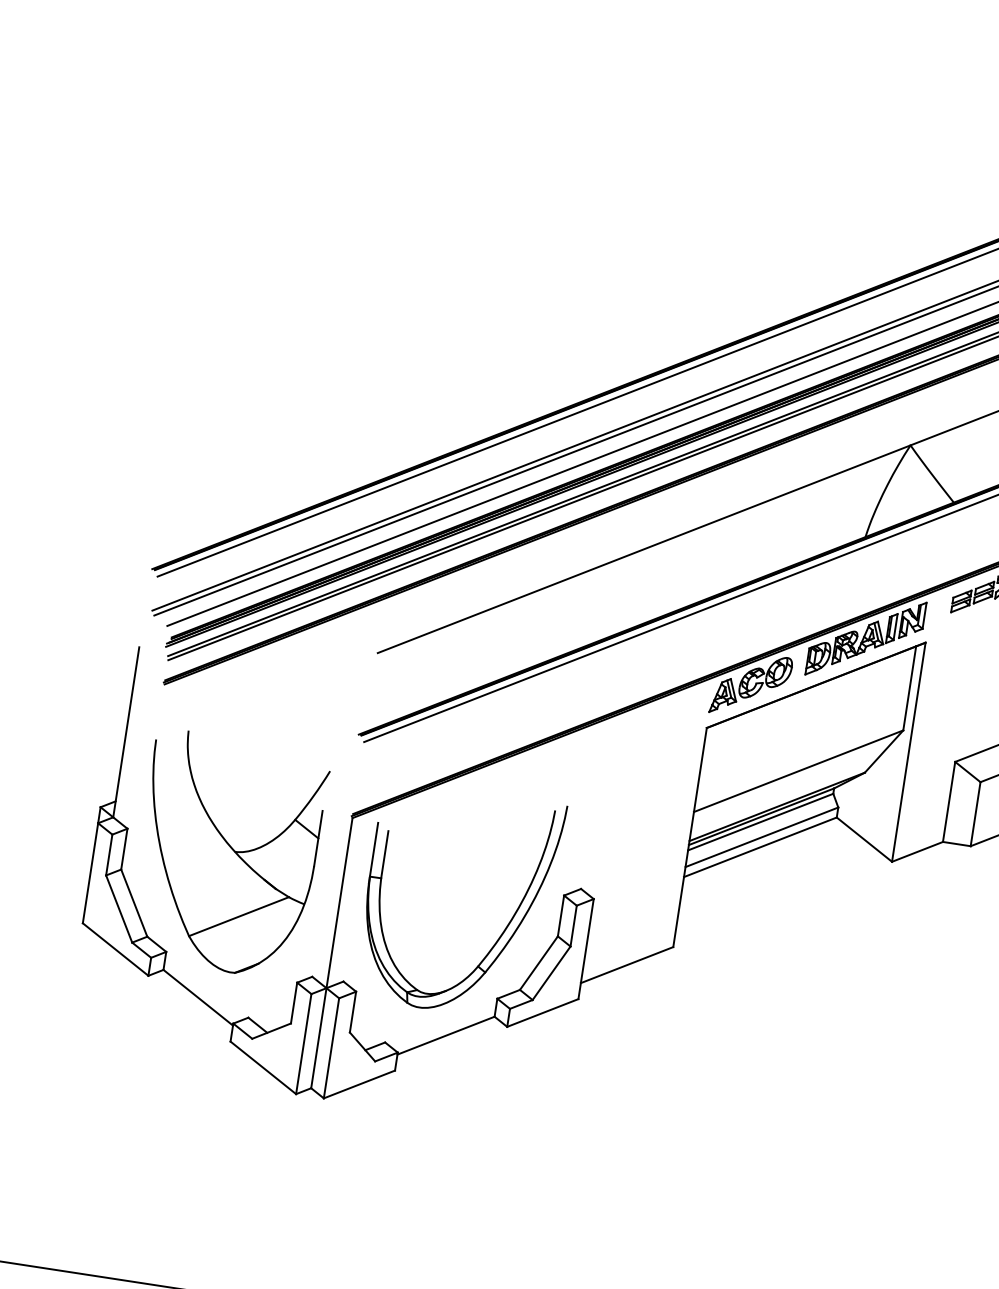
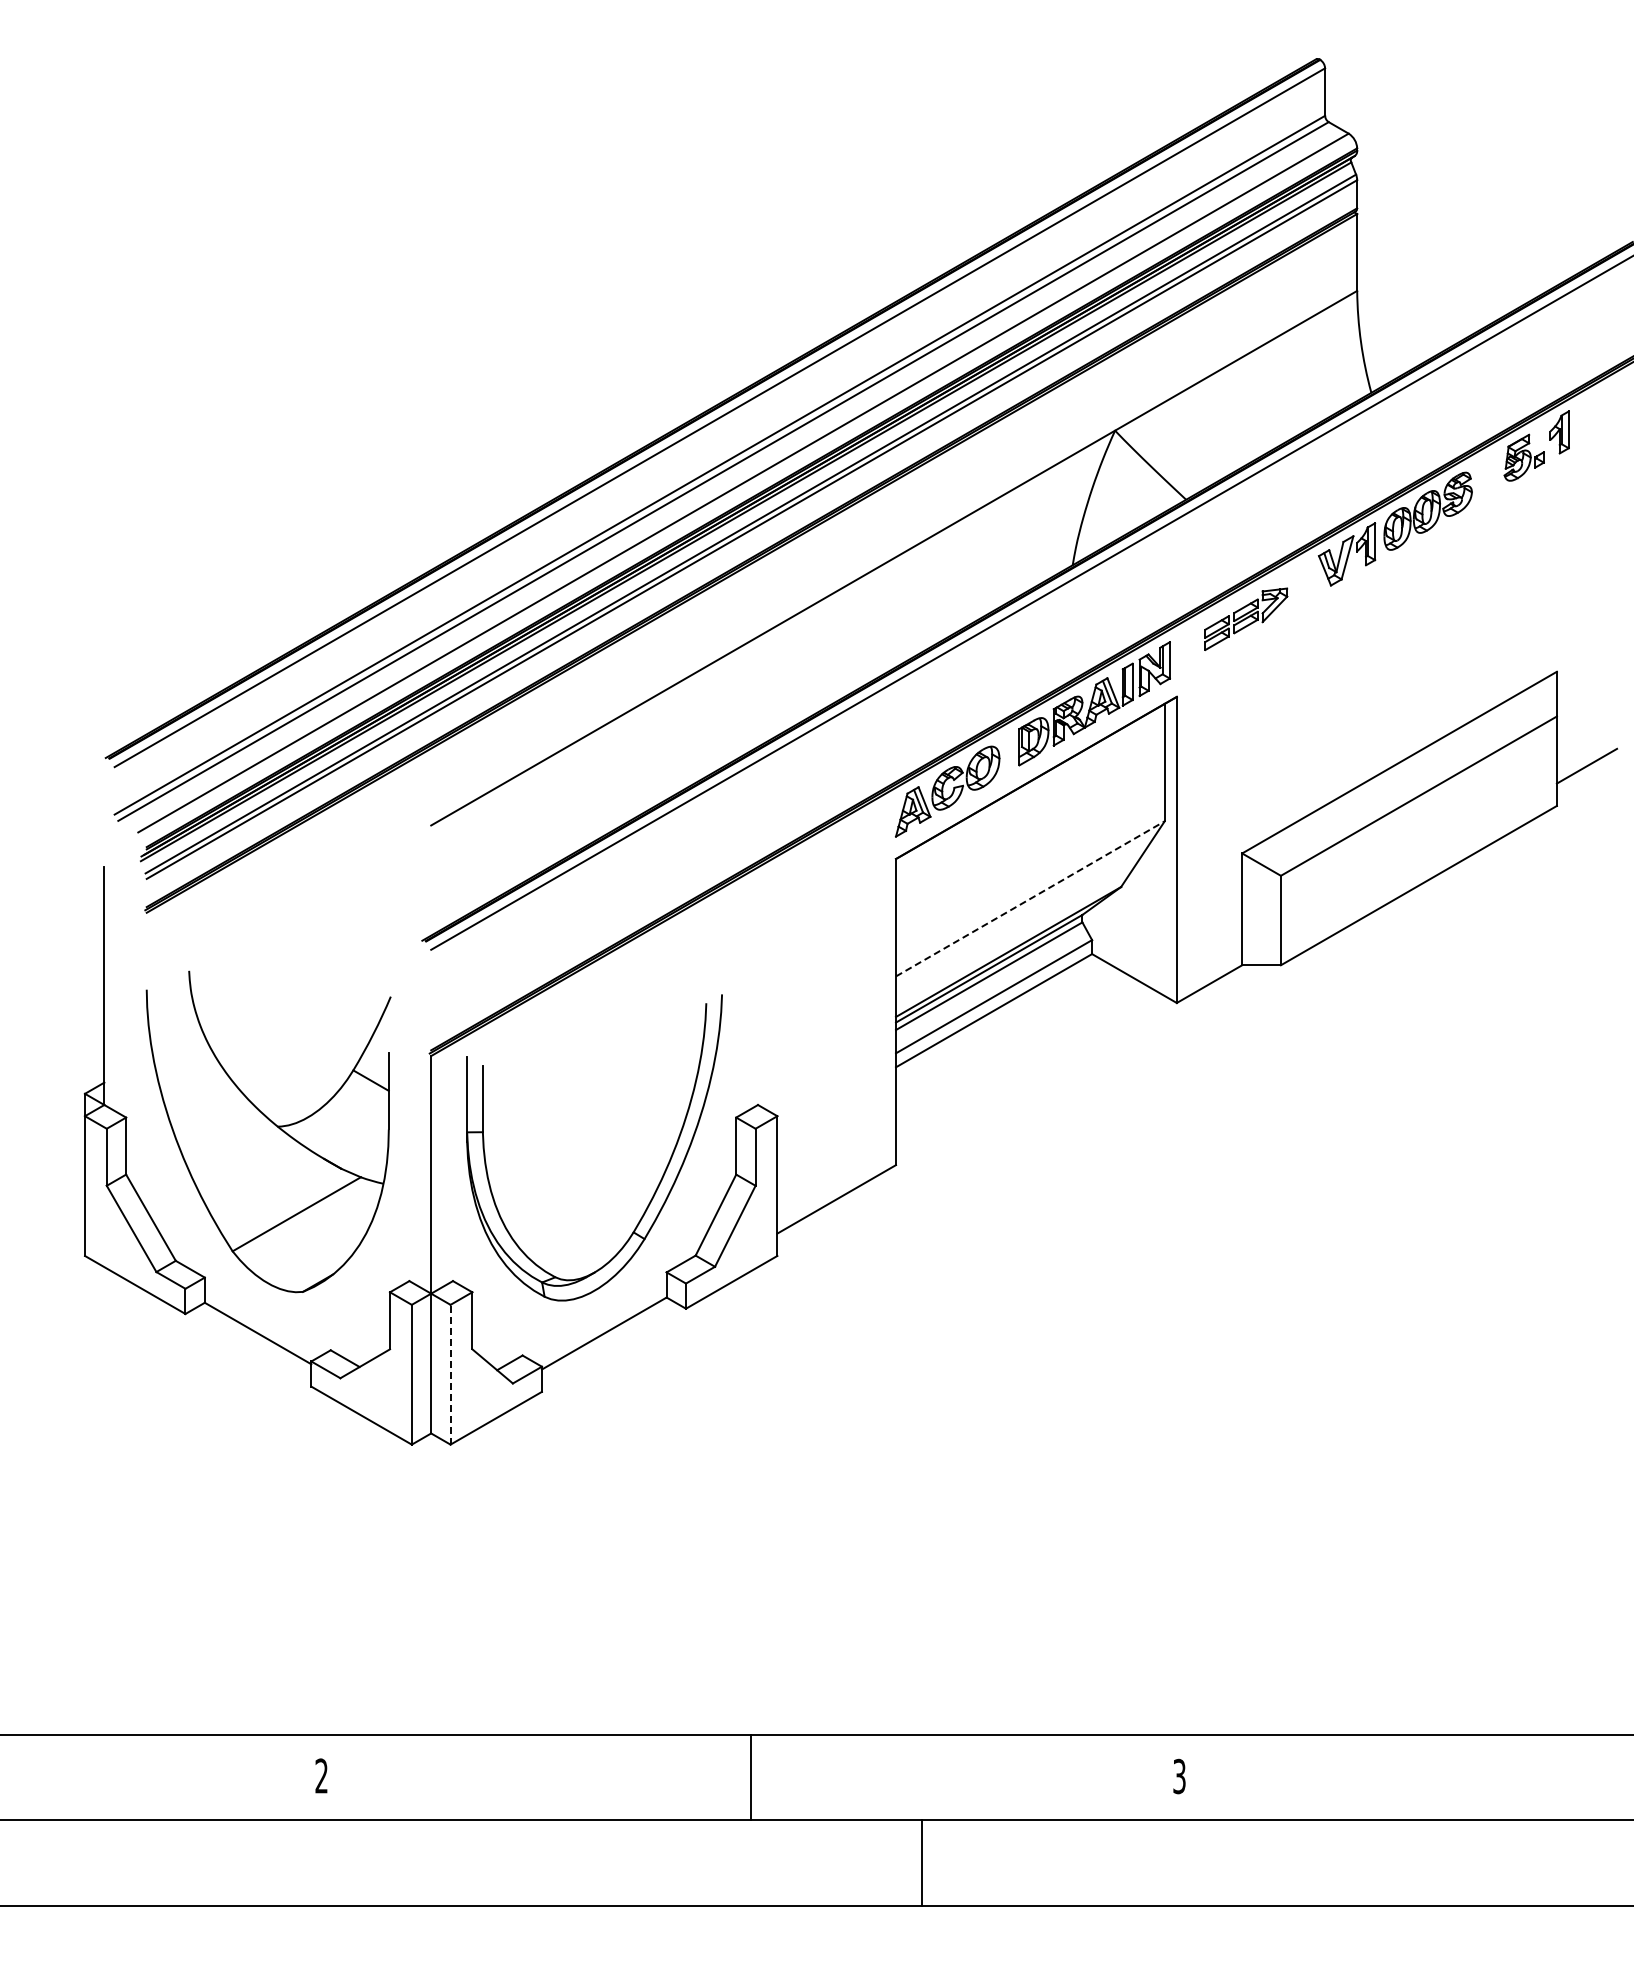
line: (798, 770) -> (1030, 898), solid -> dashed
line: (331, 1048) -> (450, 1374), solid -> dashed

